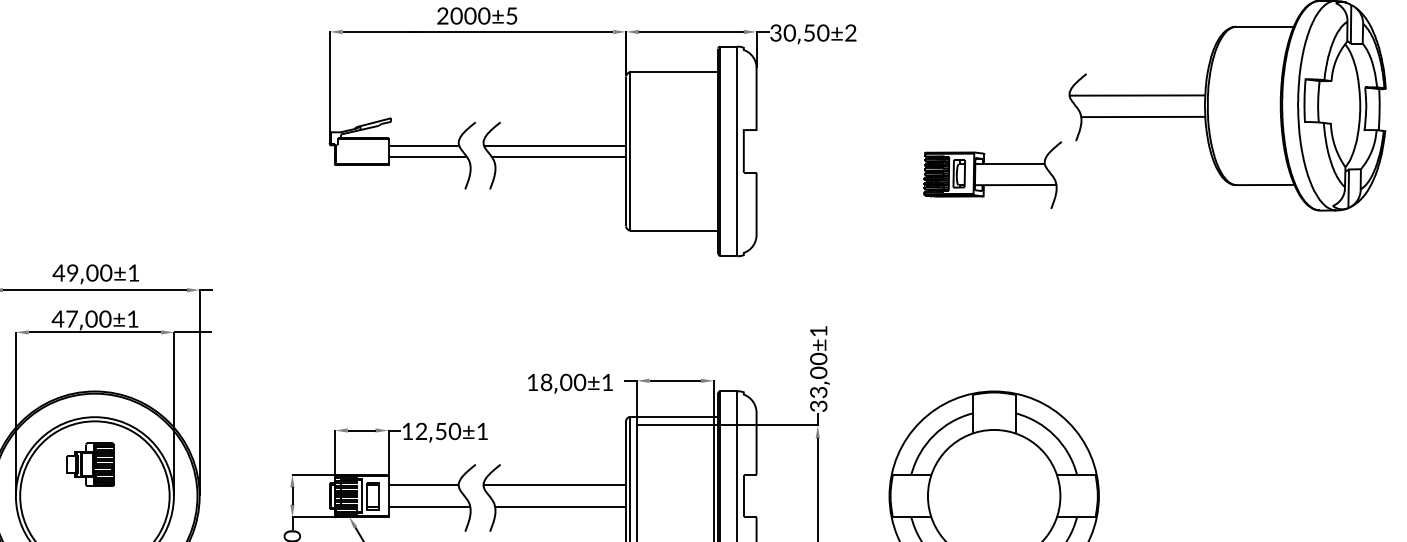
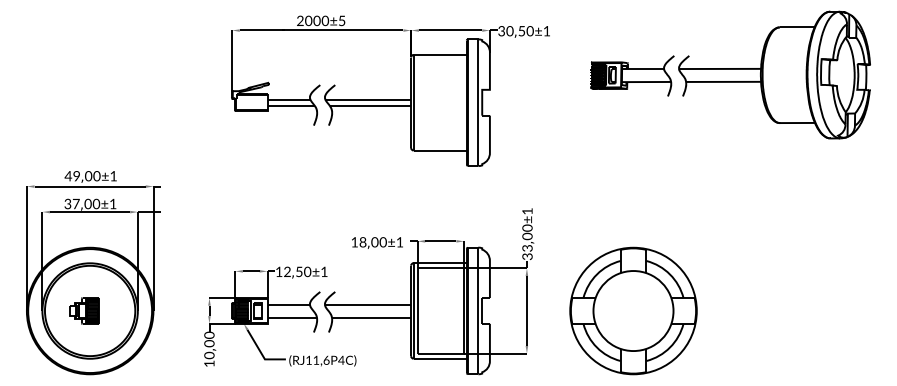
text: (850, 33) -> (546, 31), 50±2 -> 50±1
part: (992, 174) -> (632, 75), moved
text: (57, 318) -> (67, 203), 47 -> 37
part: (90, 463) -> (84, 310), moved

